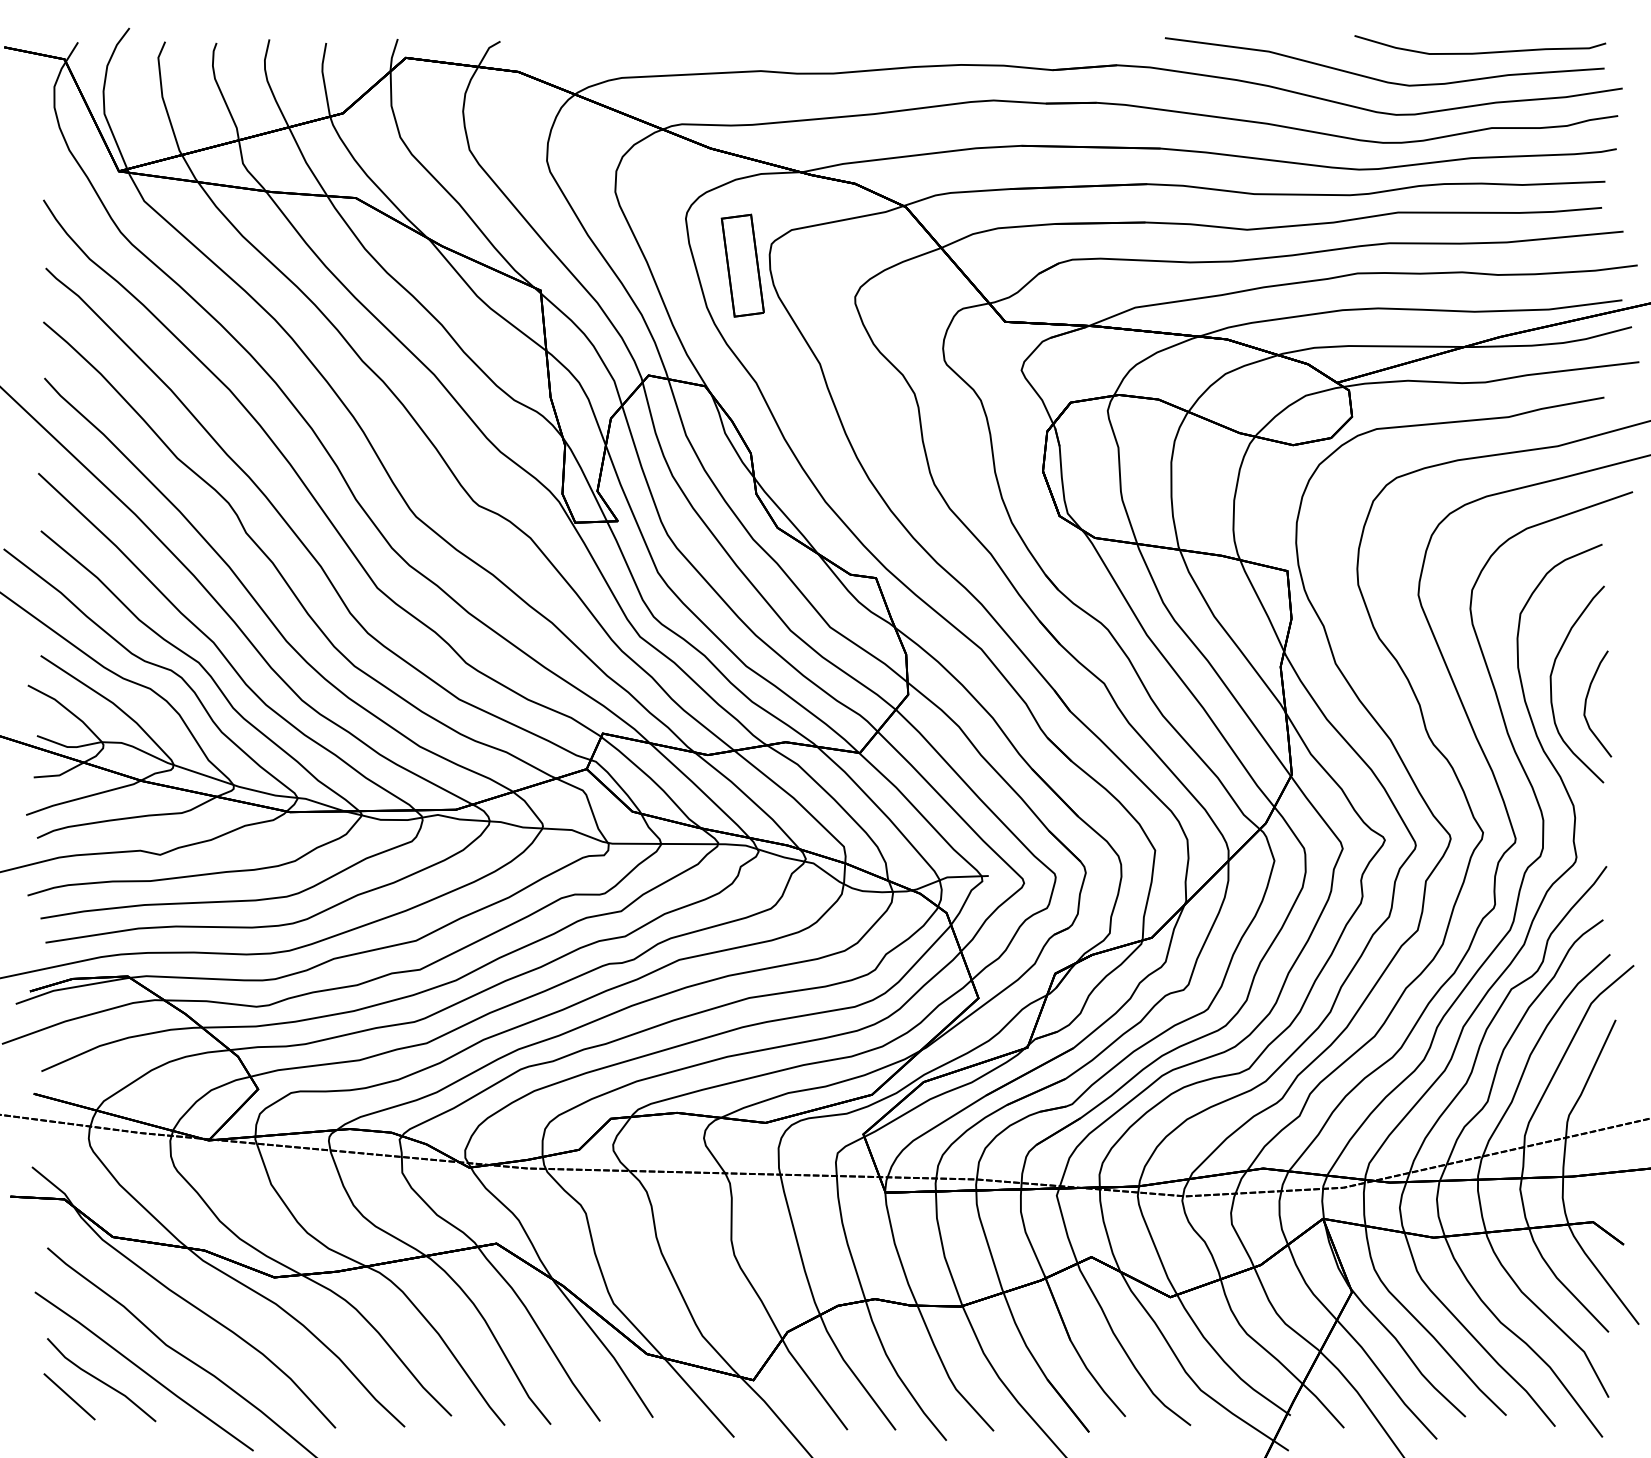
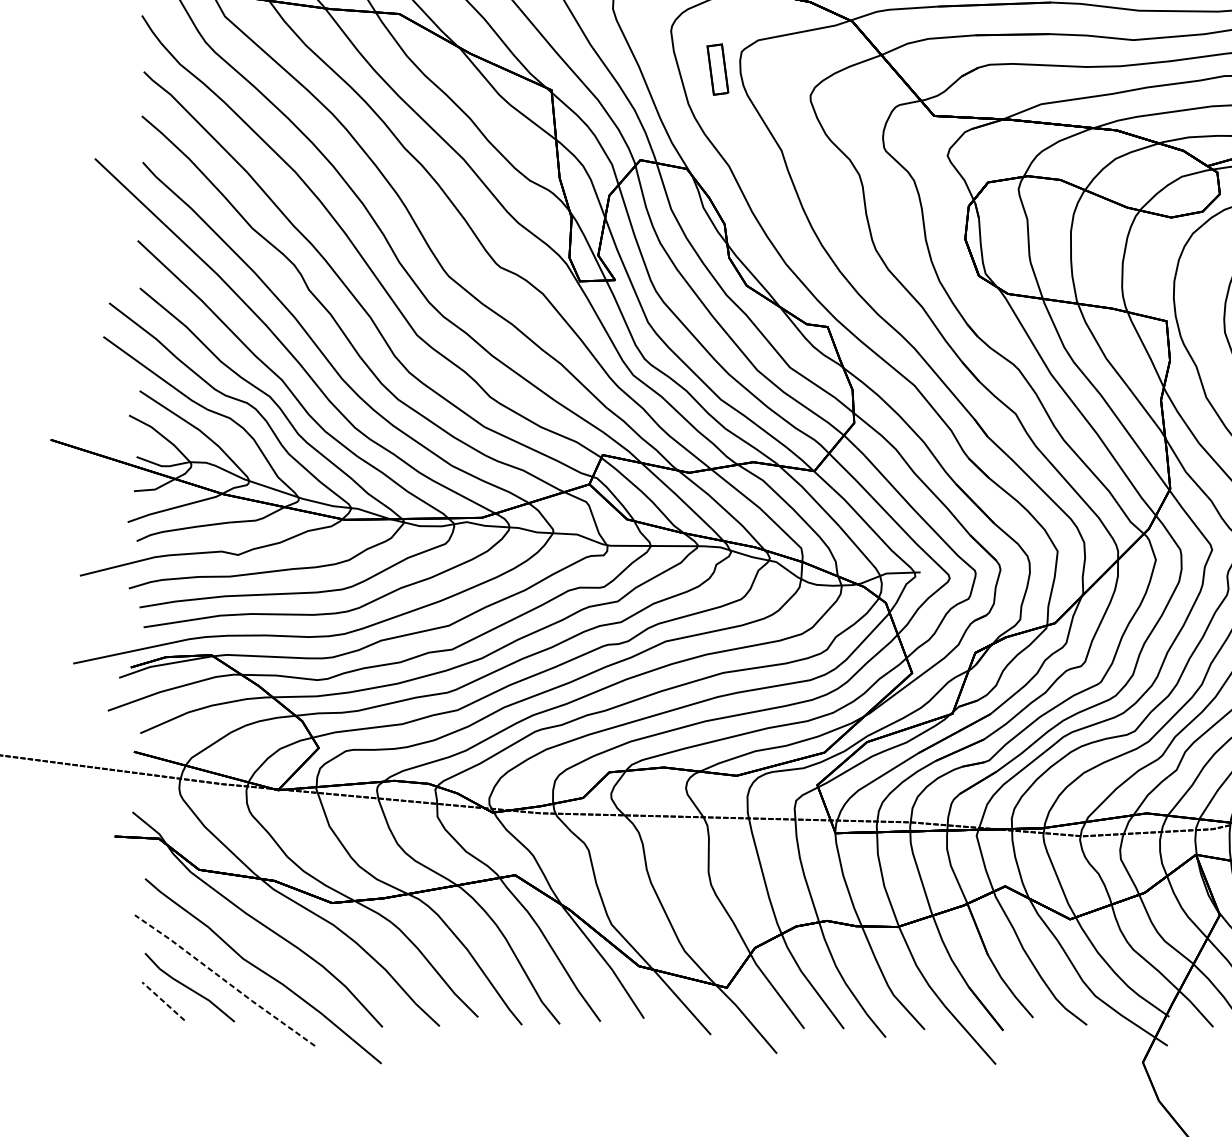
part: (742, 265) -> (717, 69), size x0.6
line: (144, 1371) -> (225, 980), solid -> dashed
line: (69, 1396) -> (163, 1001), solid -> dashed

